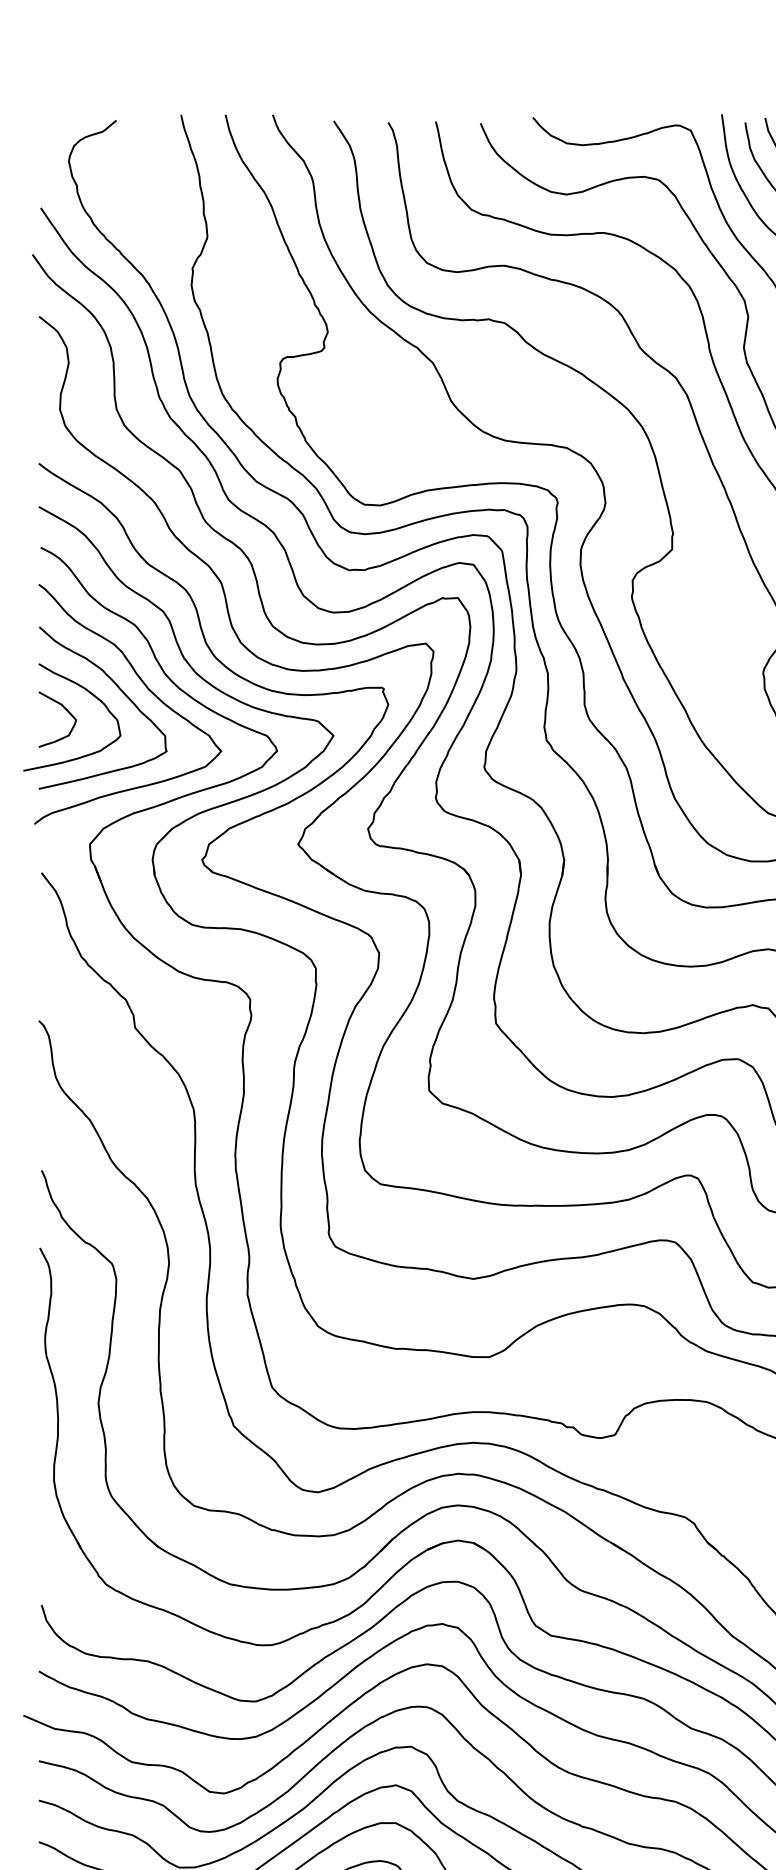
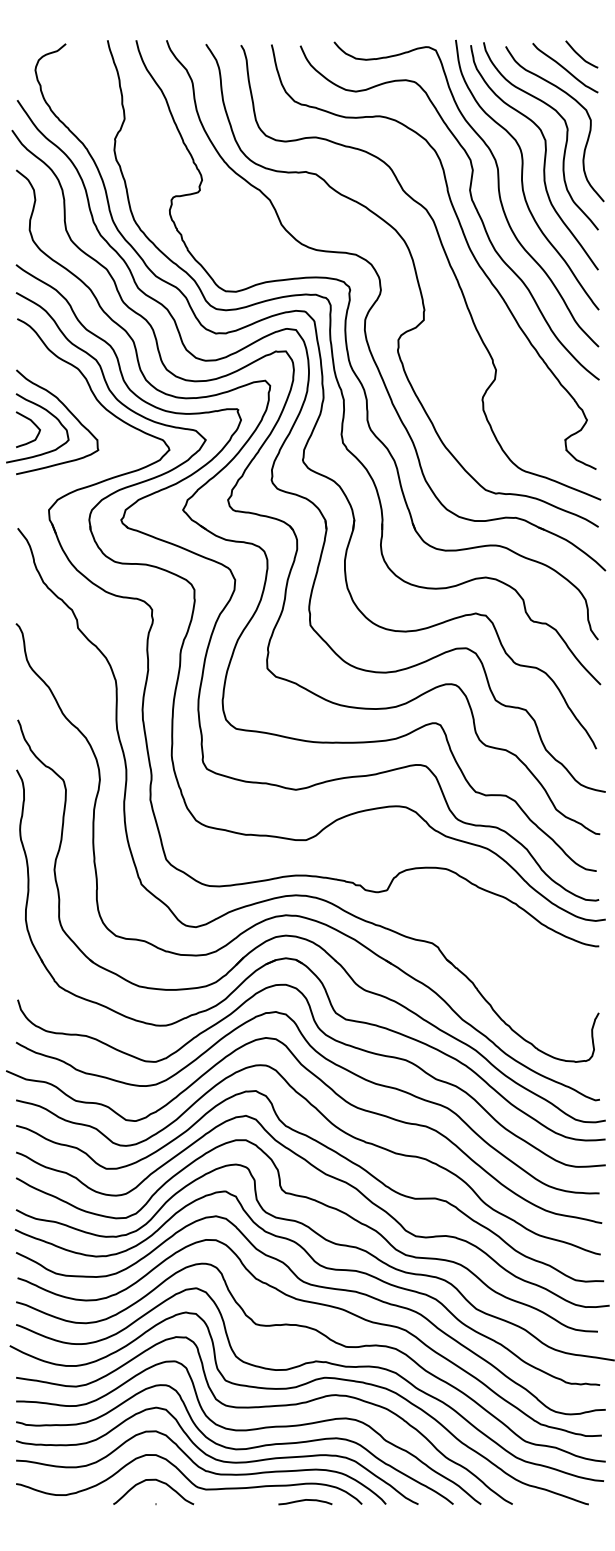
curve: (146, 689) -> (85, 410), removed

